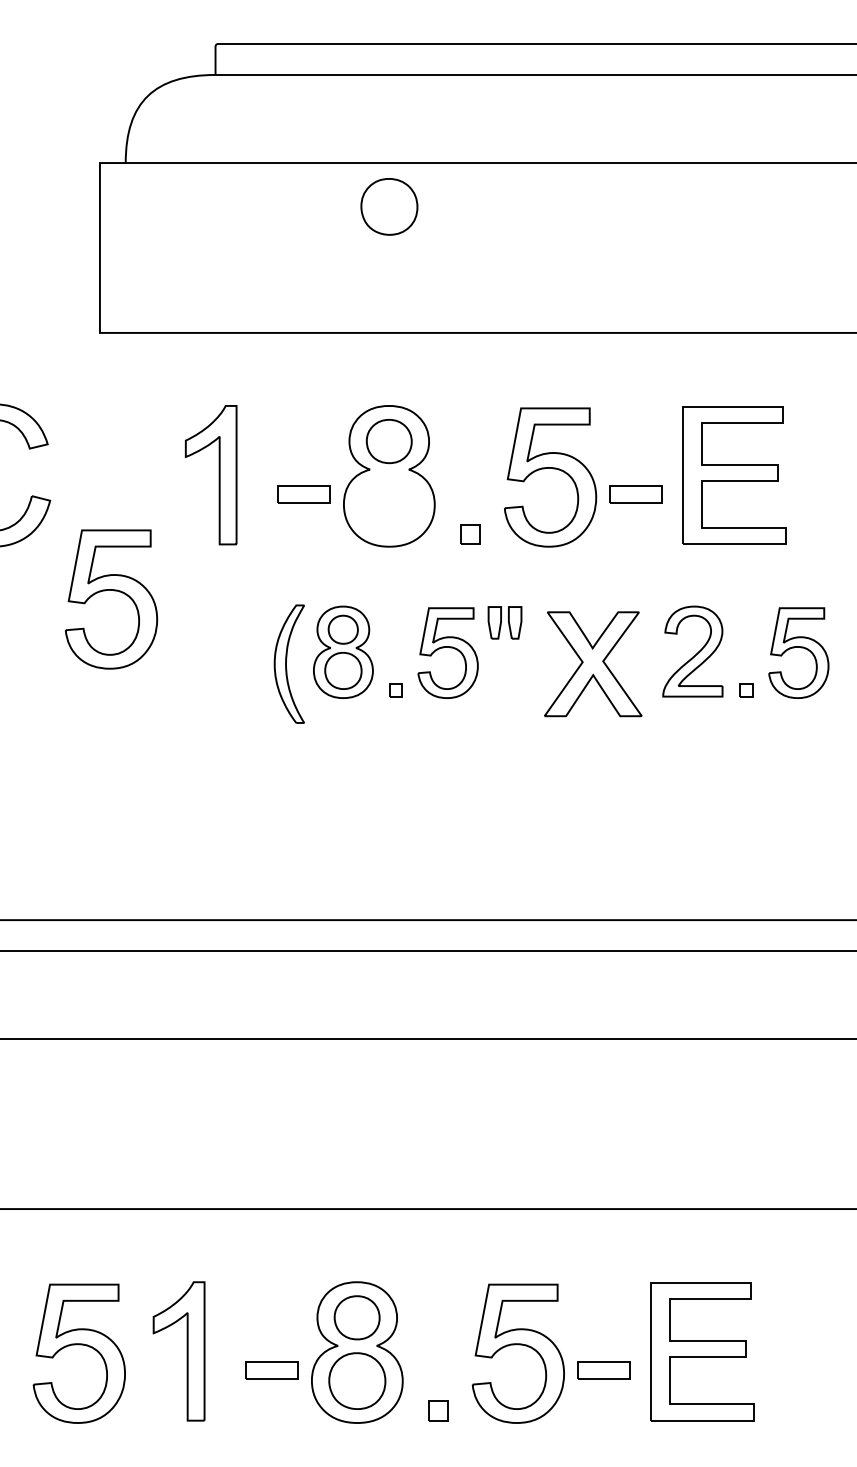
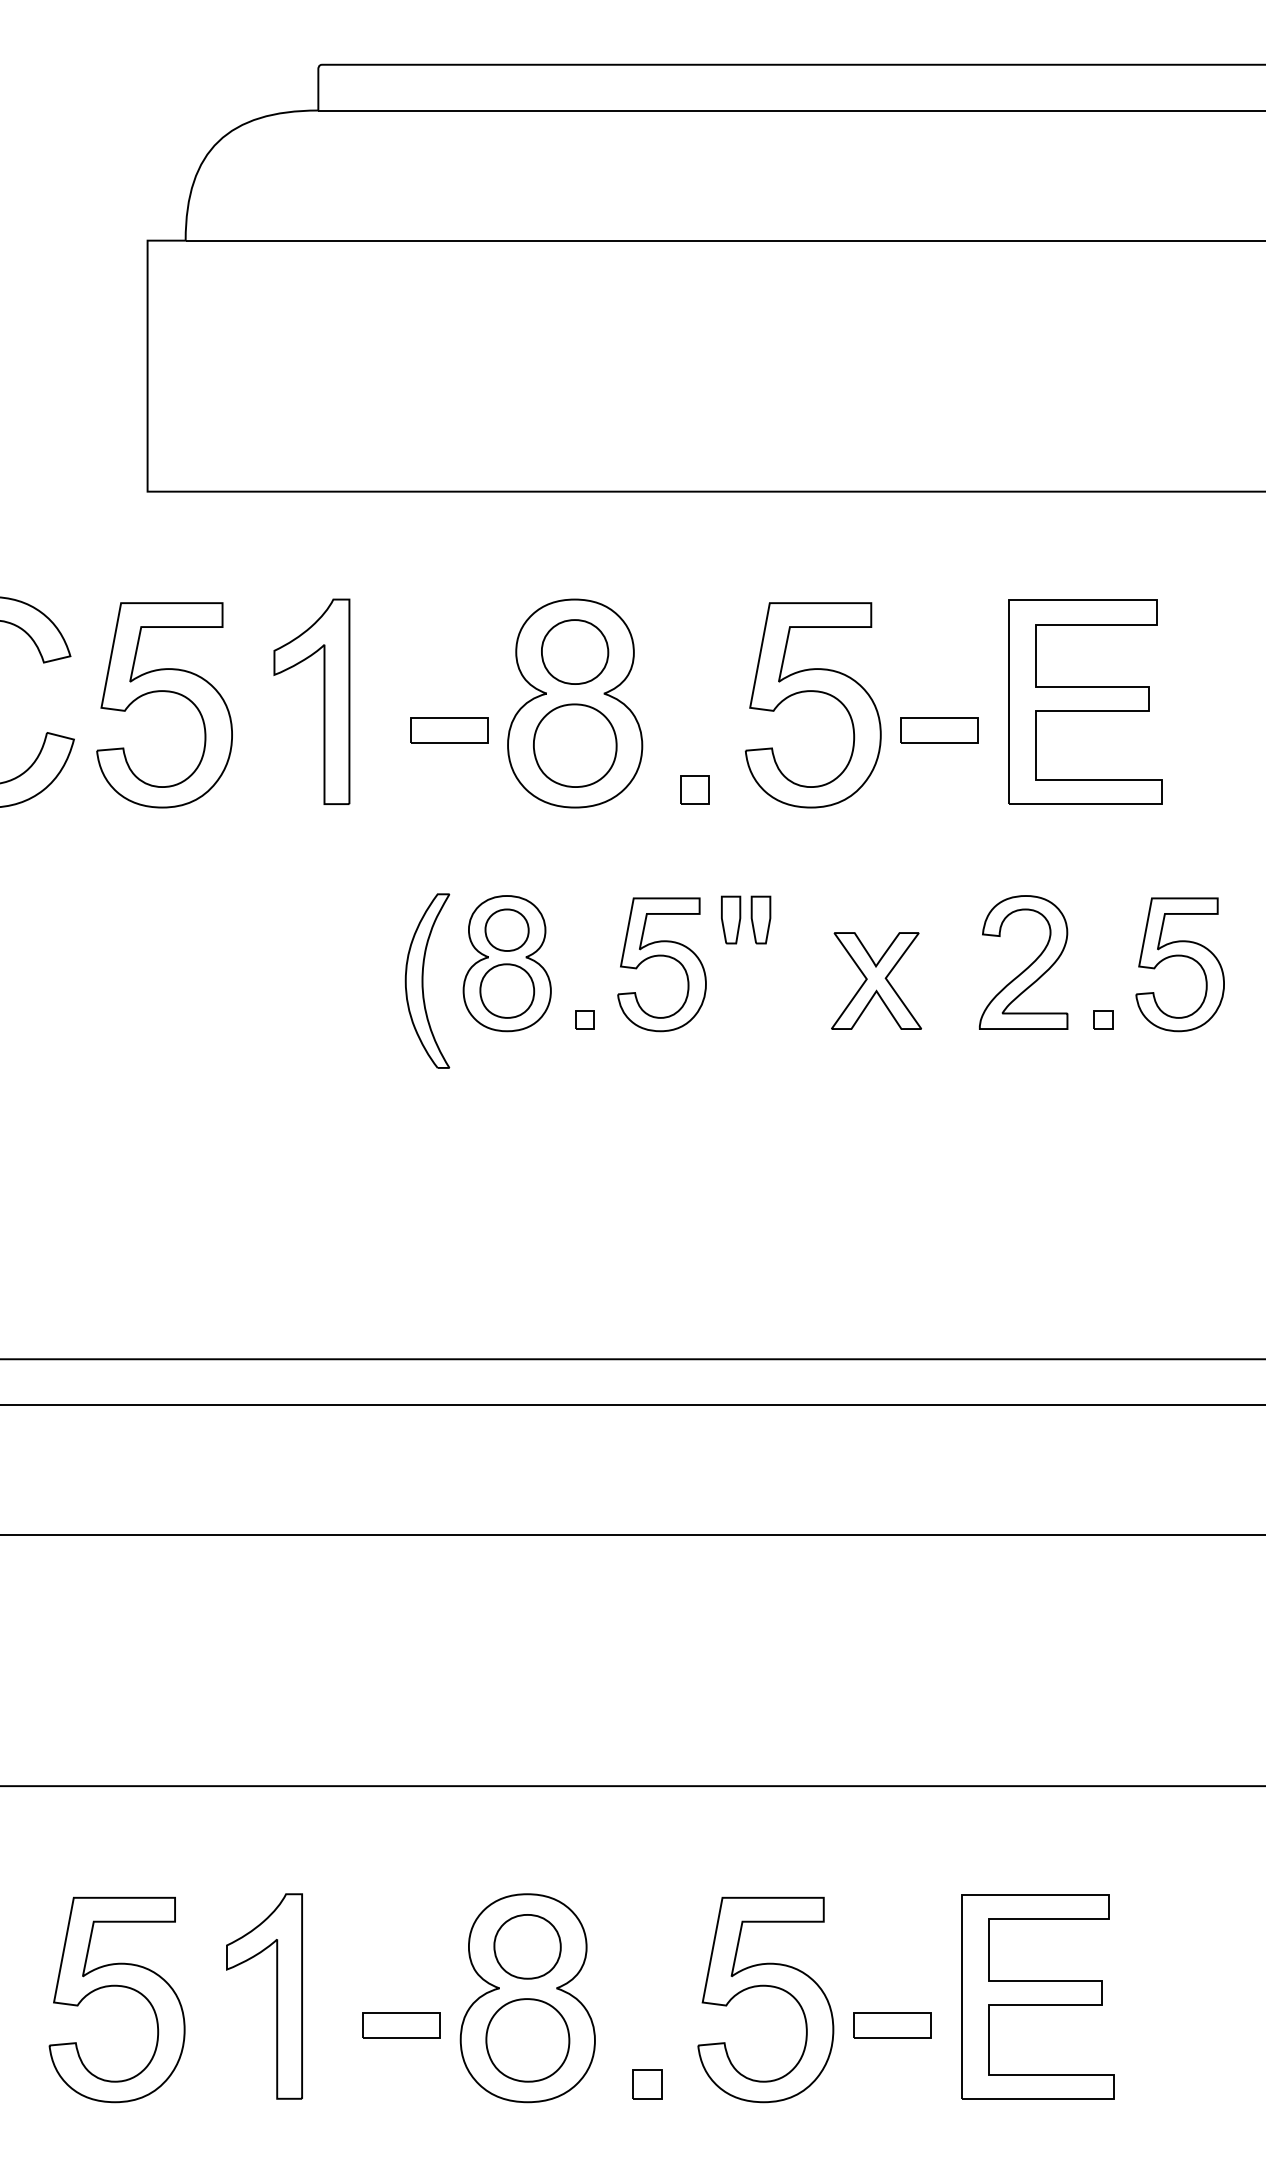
part: (389, 206) -> (575, 745), moved
part: (114, 591) -> (169, 693), moved
part: (593, 663) -> (876, 980), size x0.62

